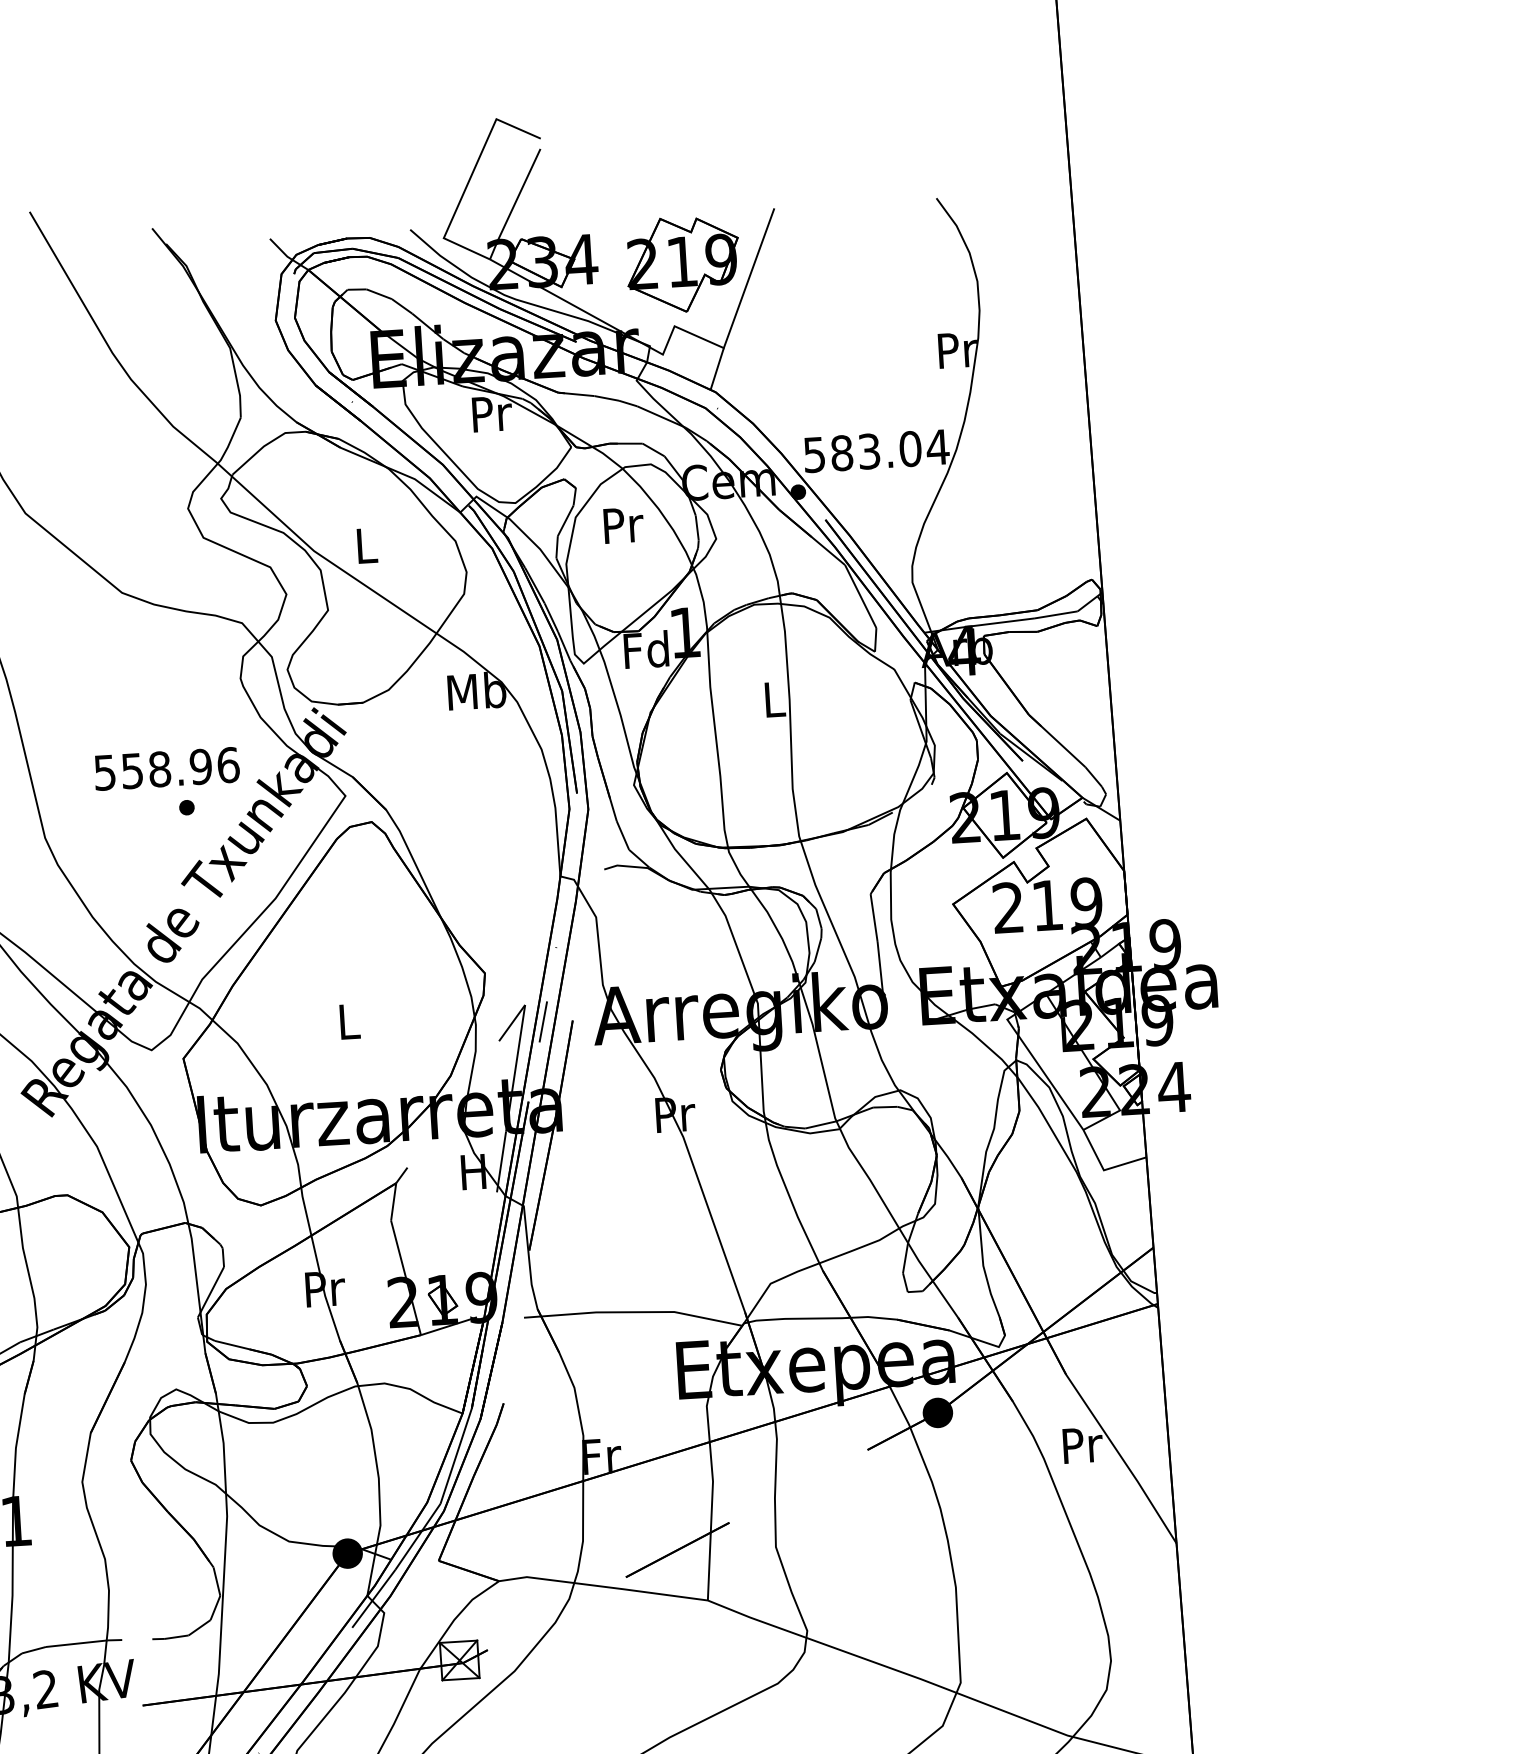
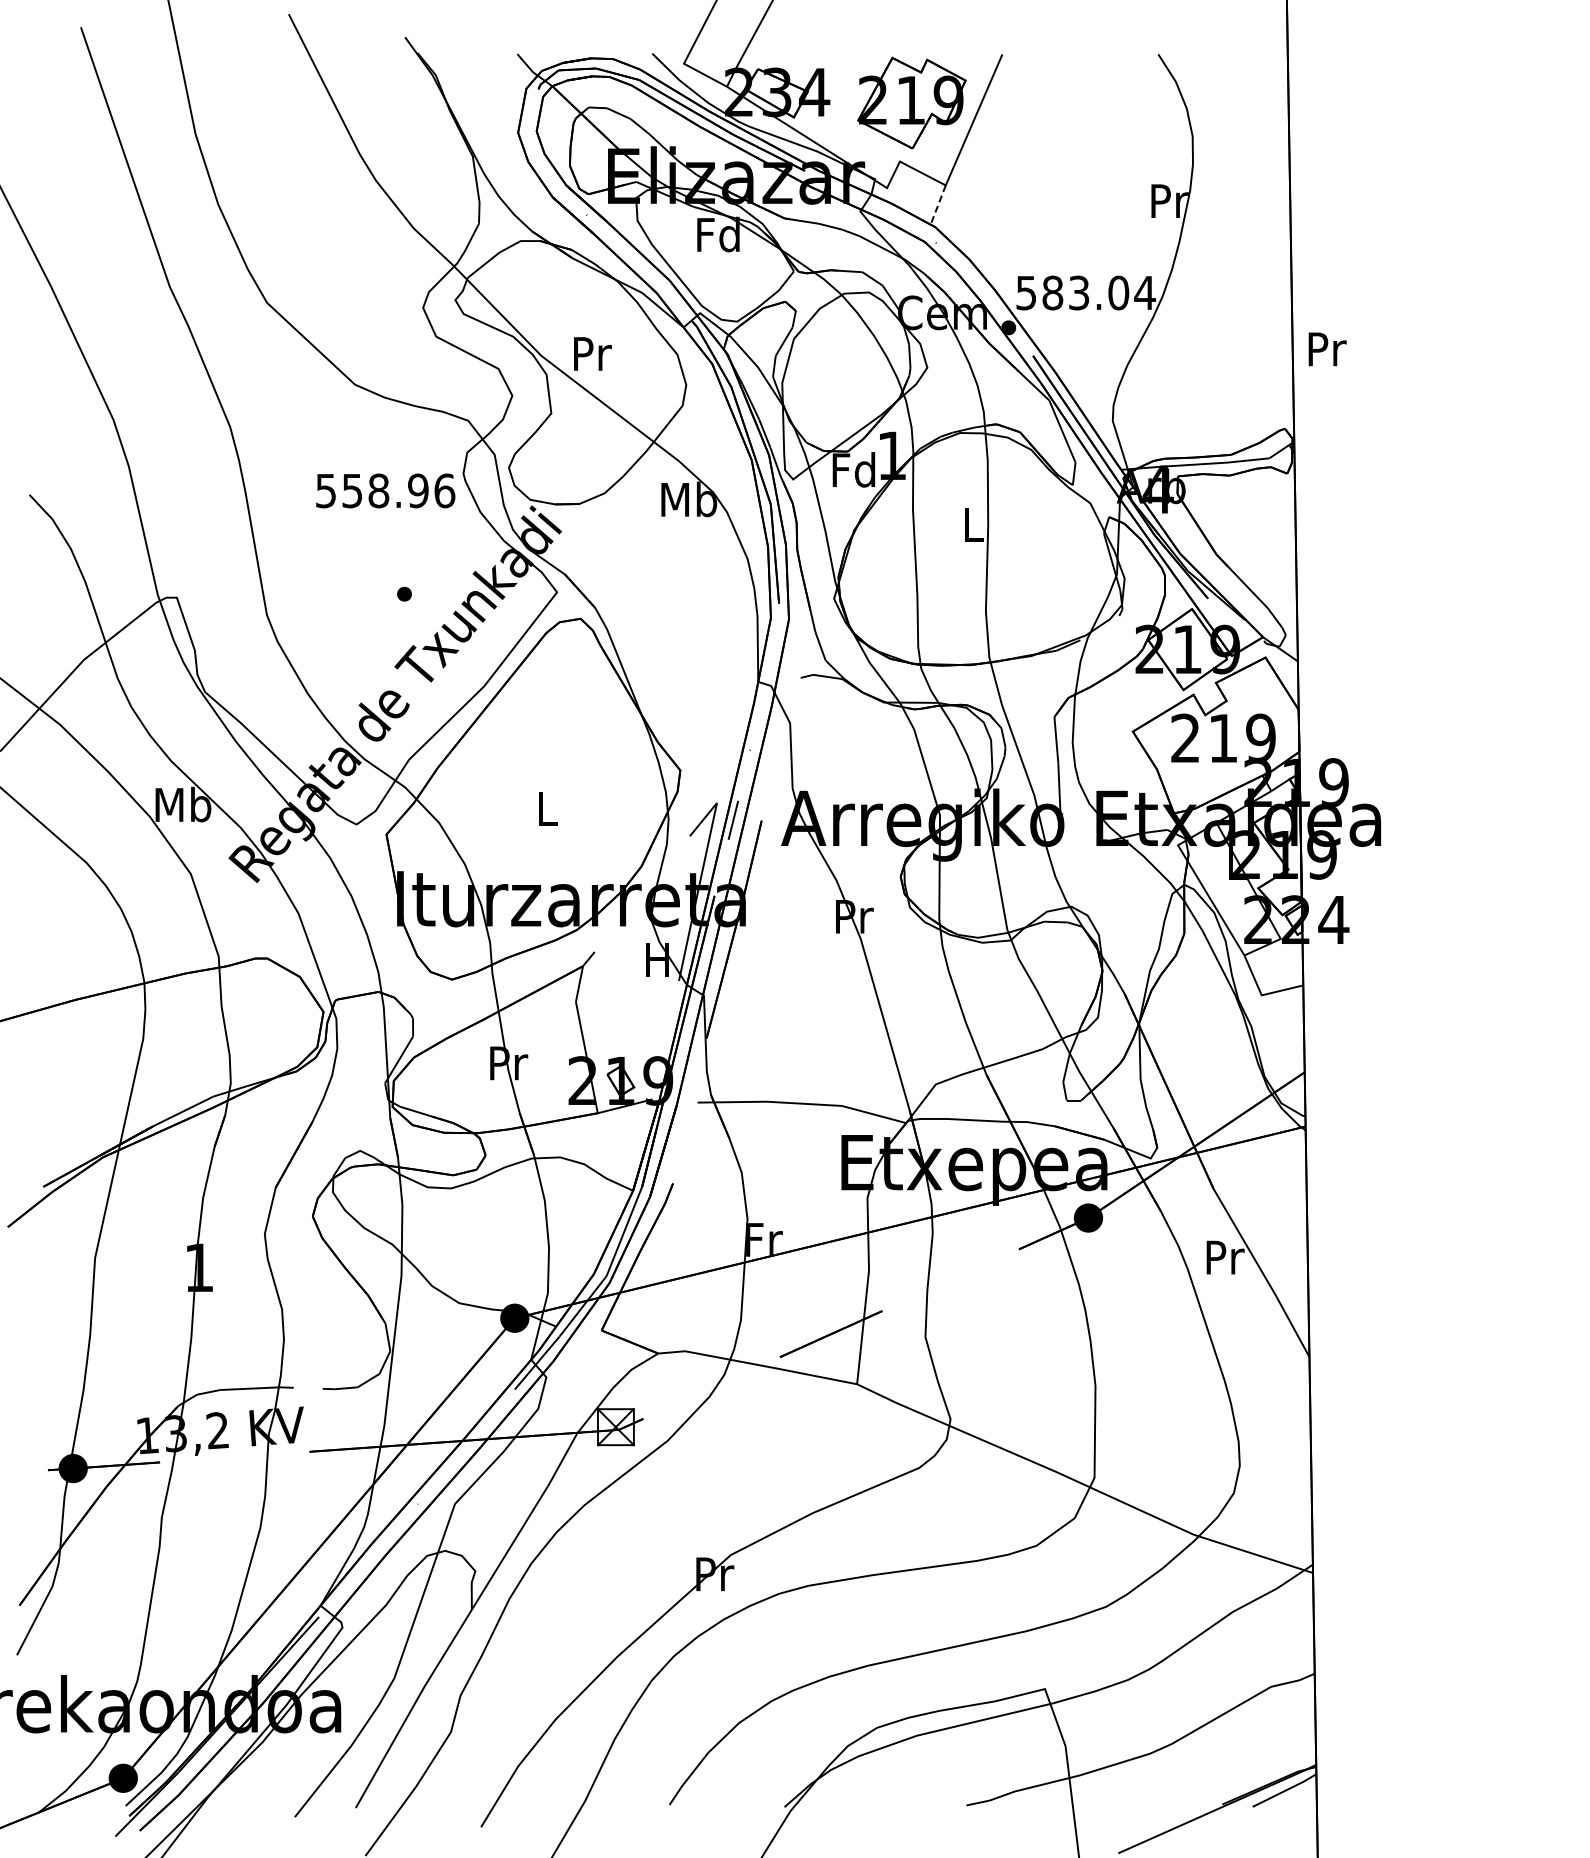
line: (717, 369) -> (938, 205), solid -> dashed
text: (490, 413) -> (718, 234), Pr -> Fd
text: (623, 525) -> (1327, 349), moved
text: (367, 545) -> (592, 353), L -> Pr
text: (166, 768) -> (385, 490), moved

